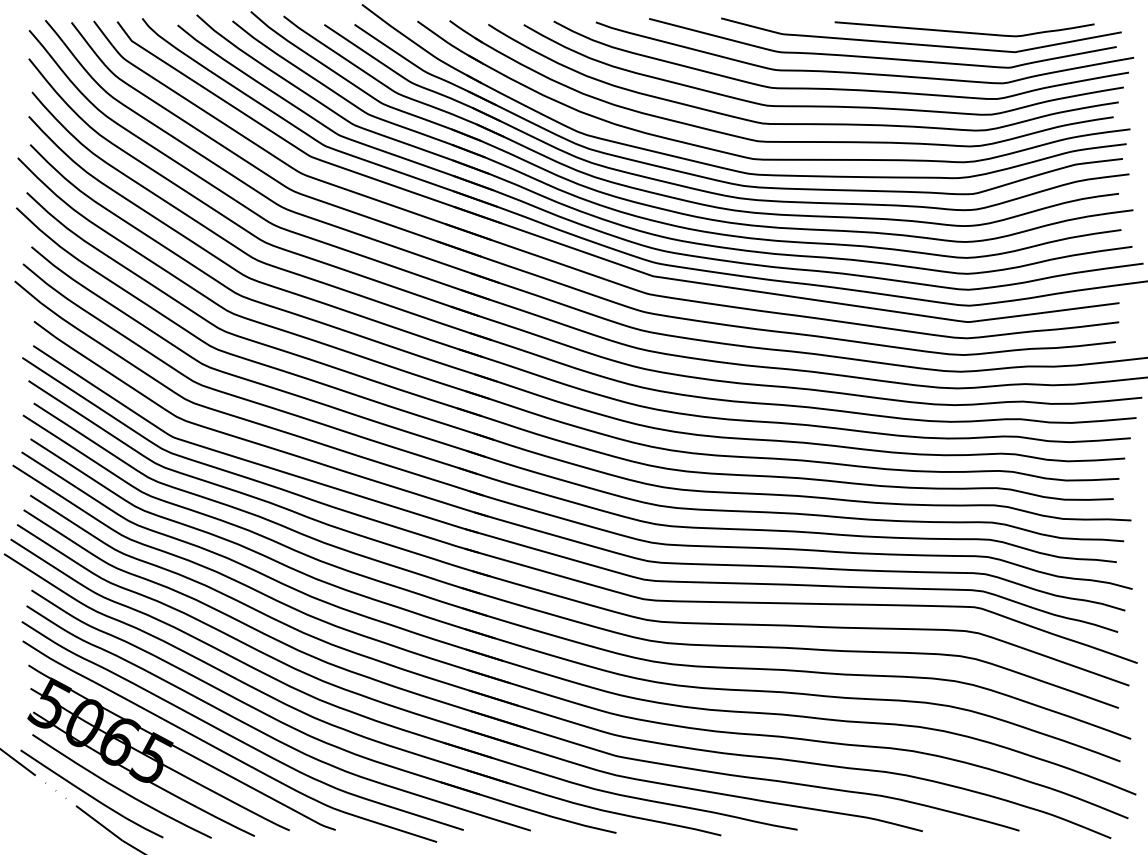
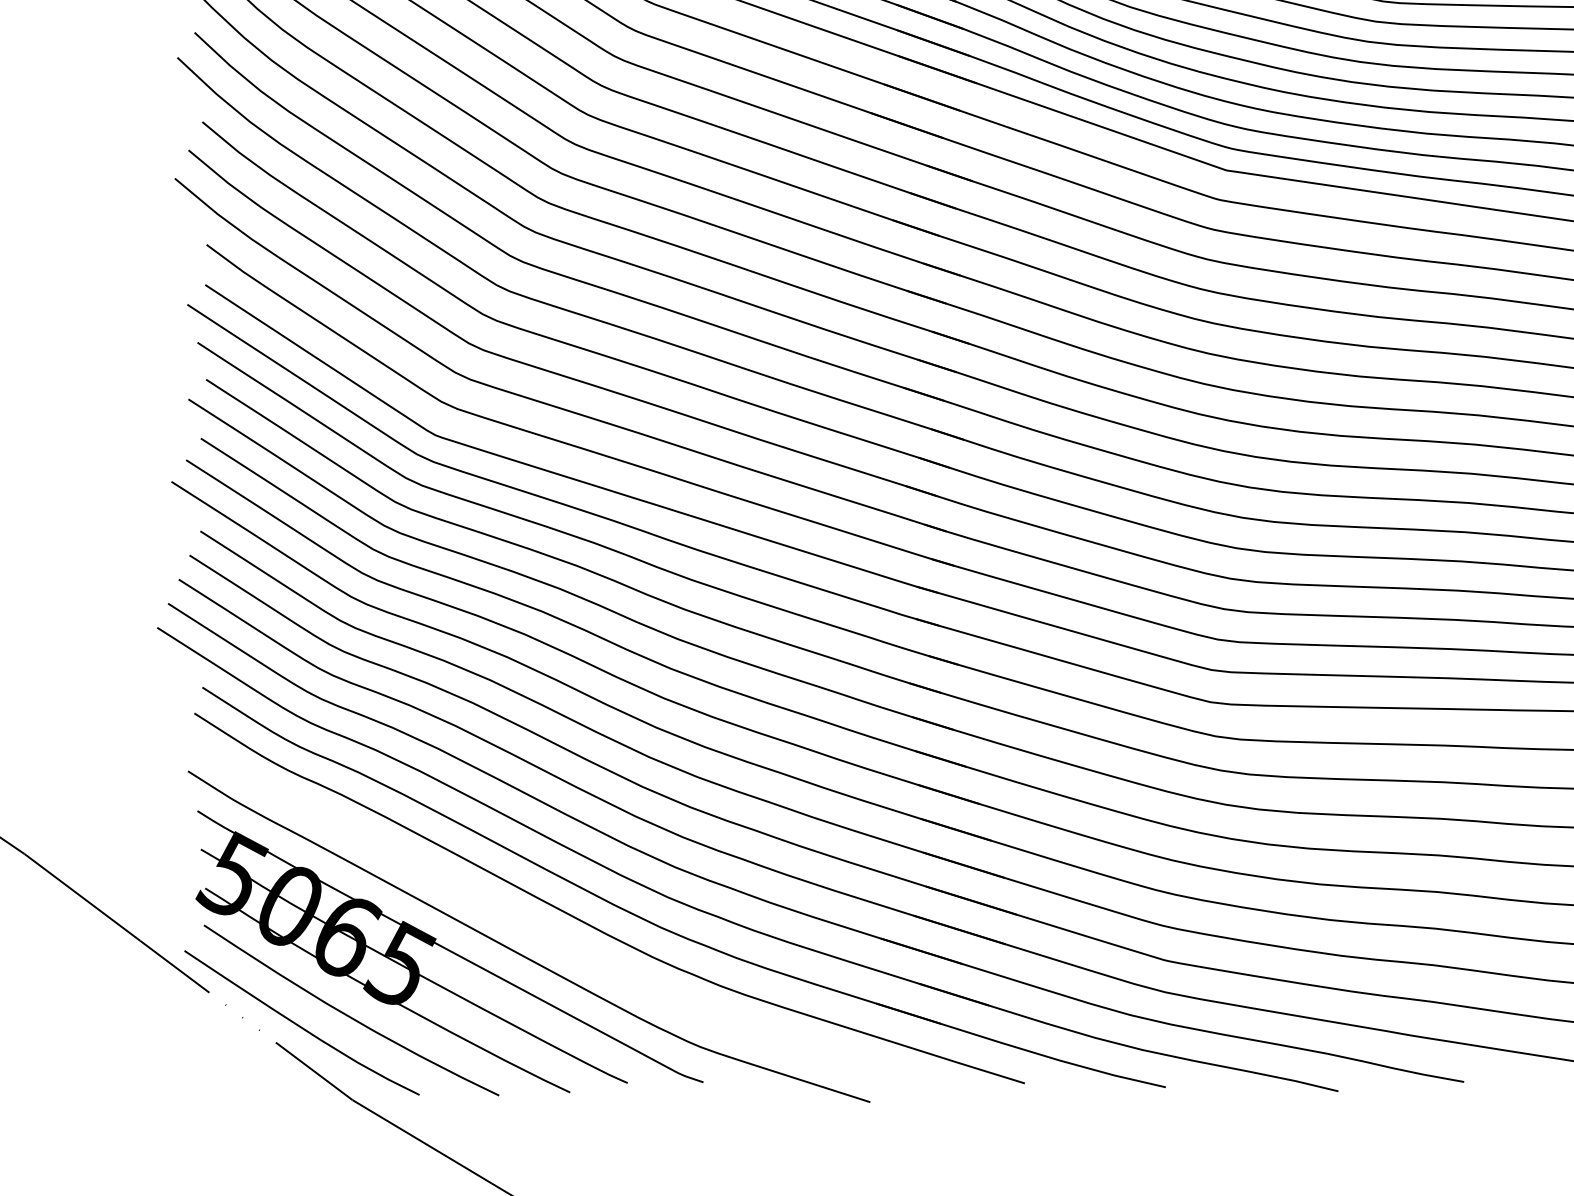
curve: (236, 737) -> (540, 929), removed

